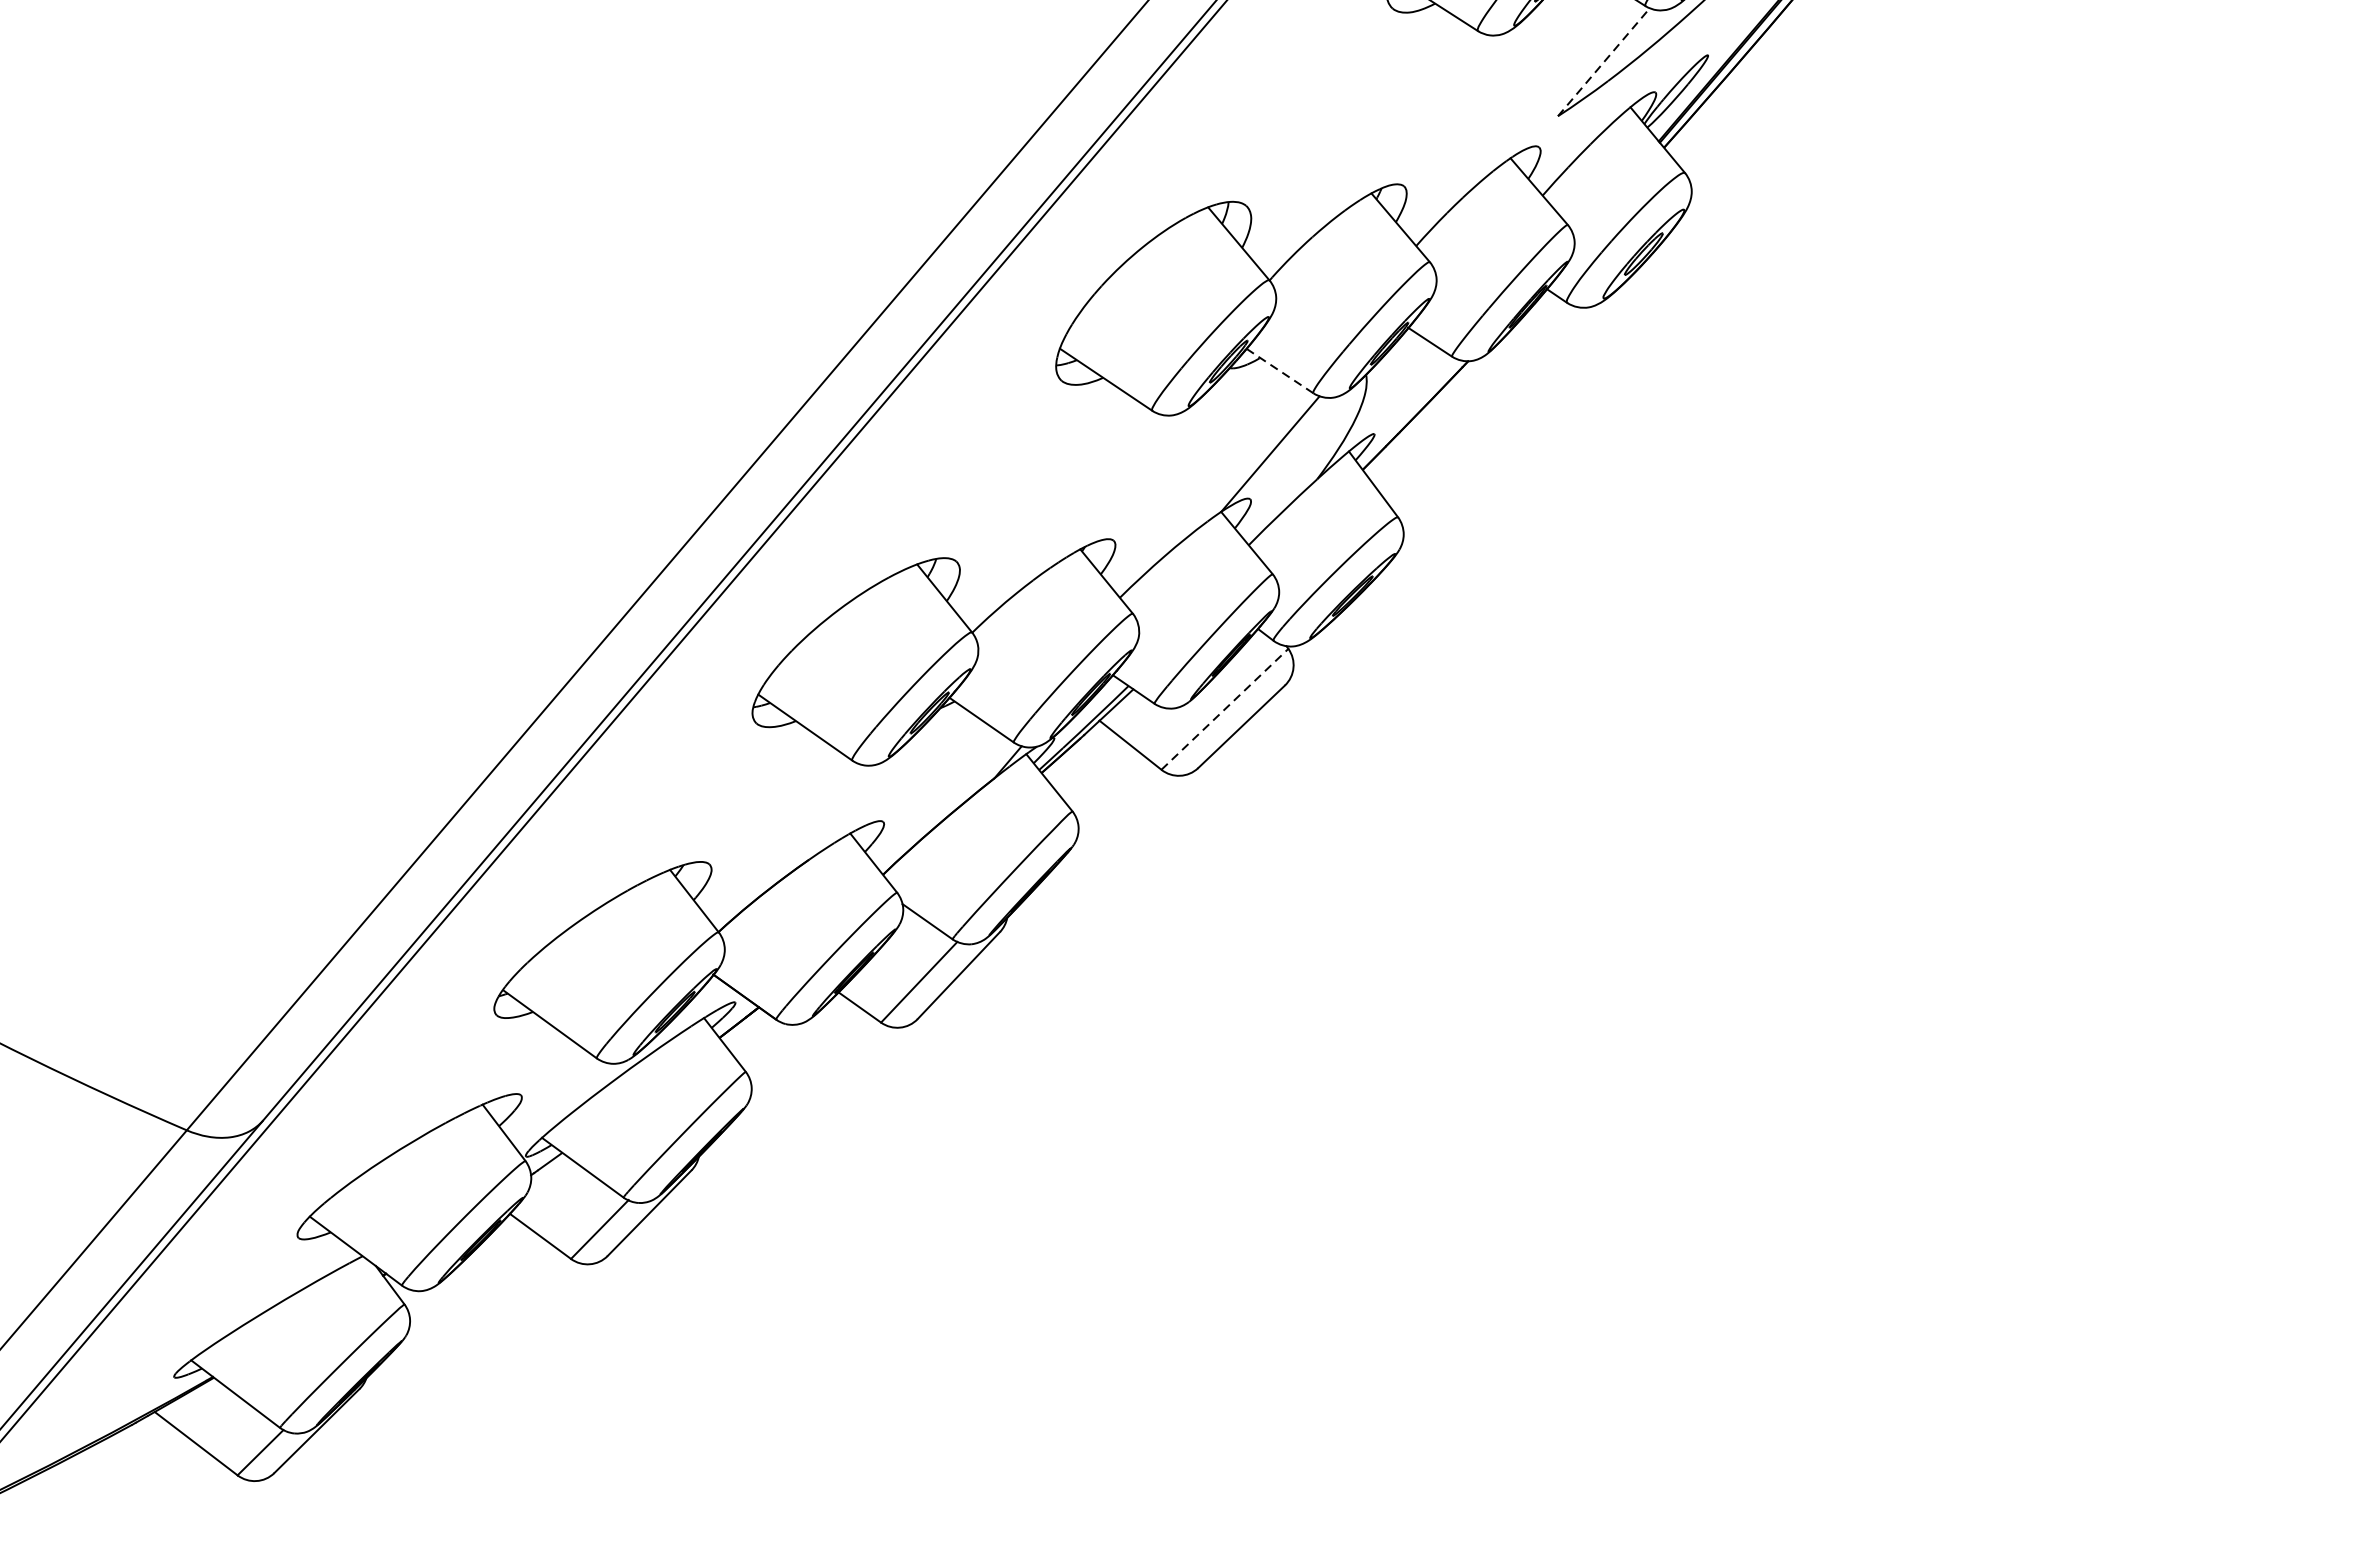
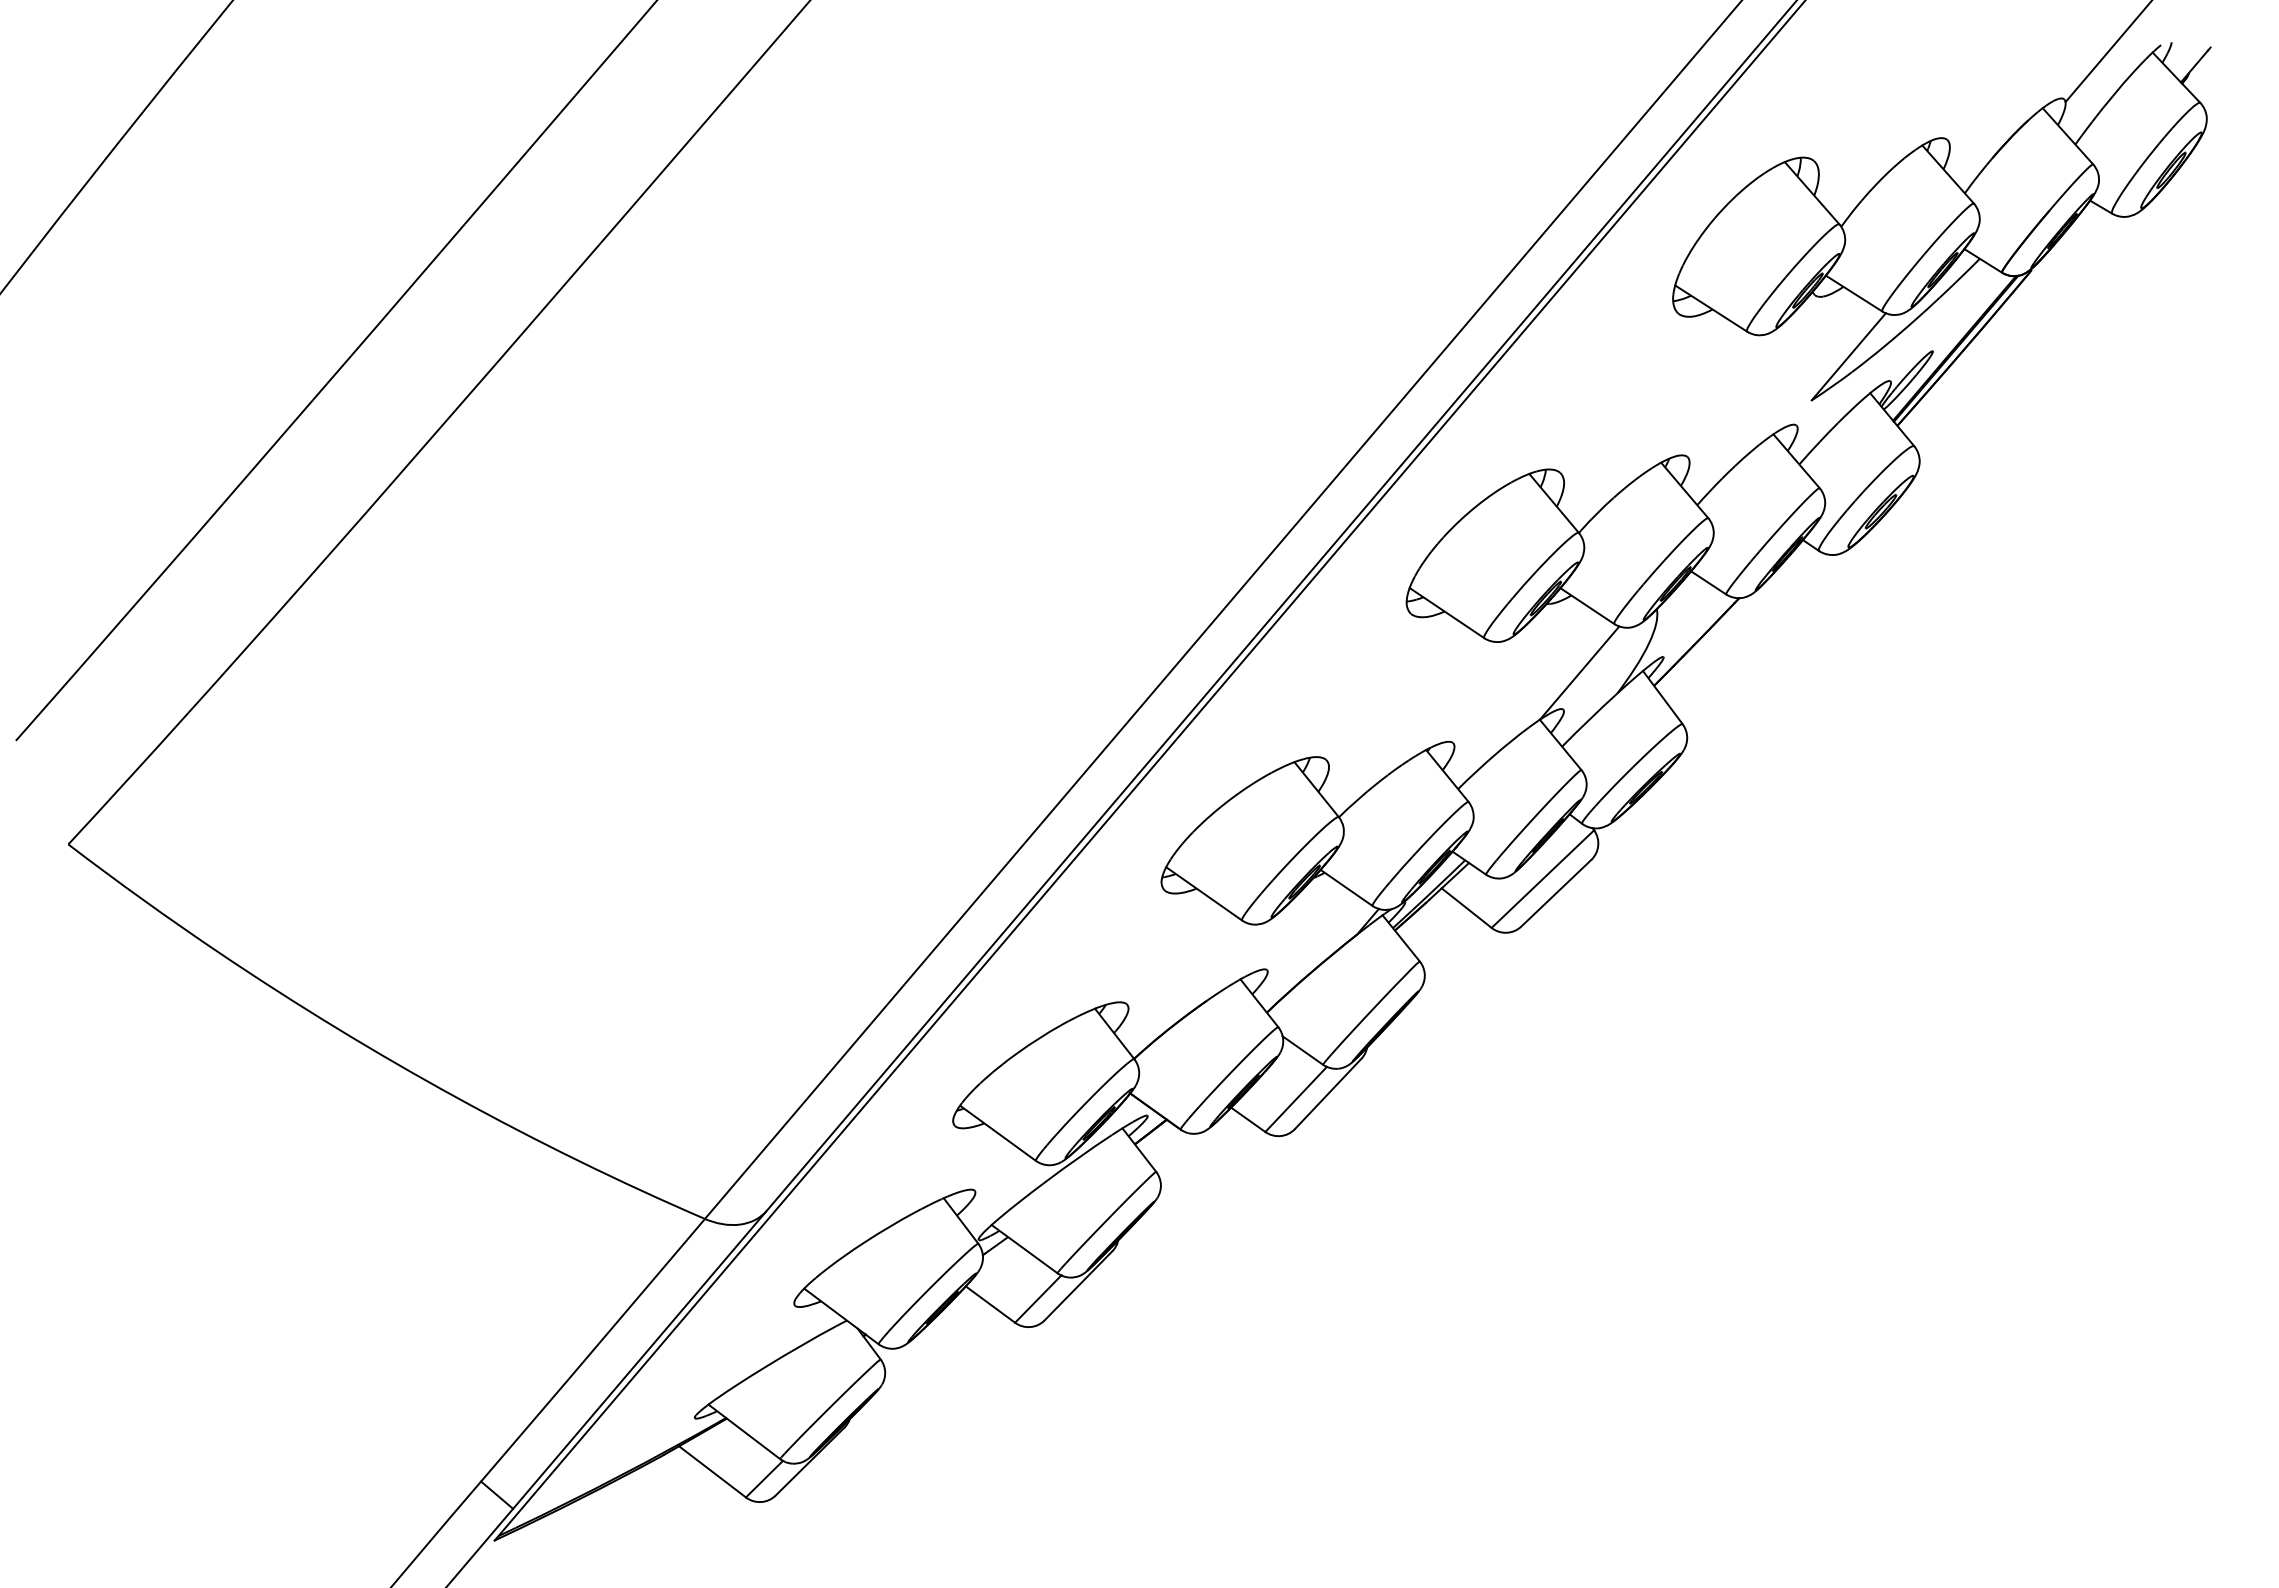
line: (1604, 61) -> (1849, 356), dashed -> solid
line: (1278, 370) -> (1586, 605), dashed -> solid
line: (1224, 709) -> (1542, 879), dashed -> solid

